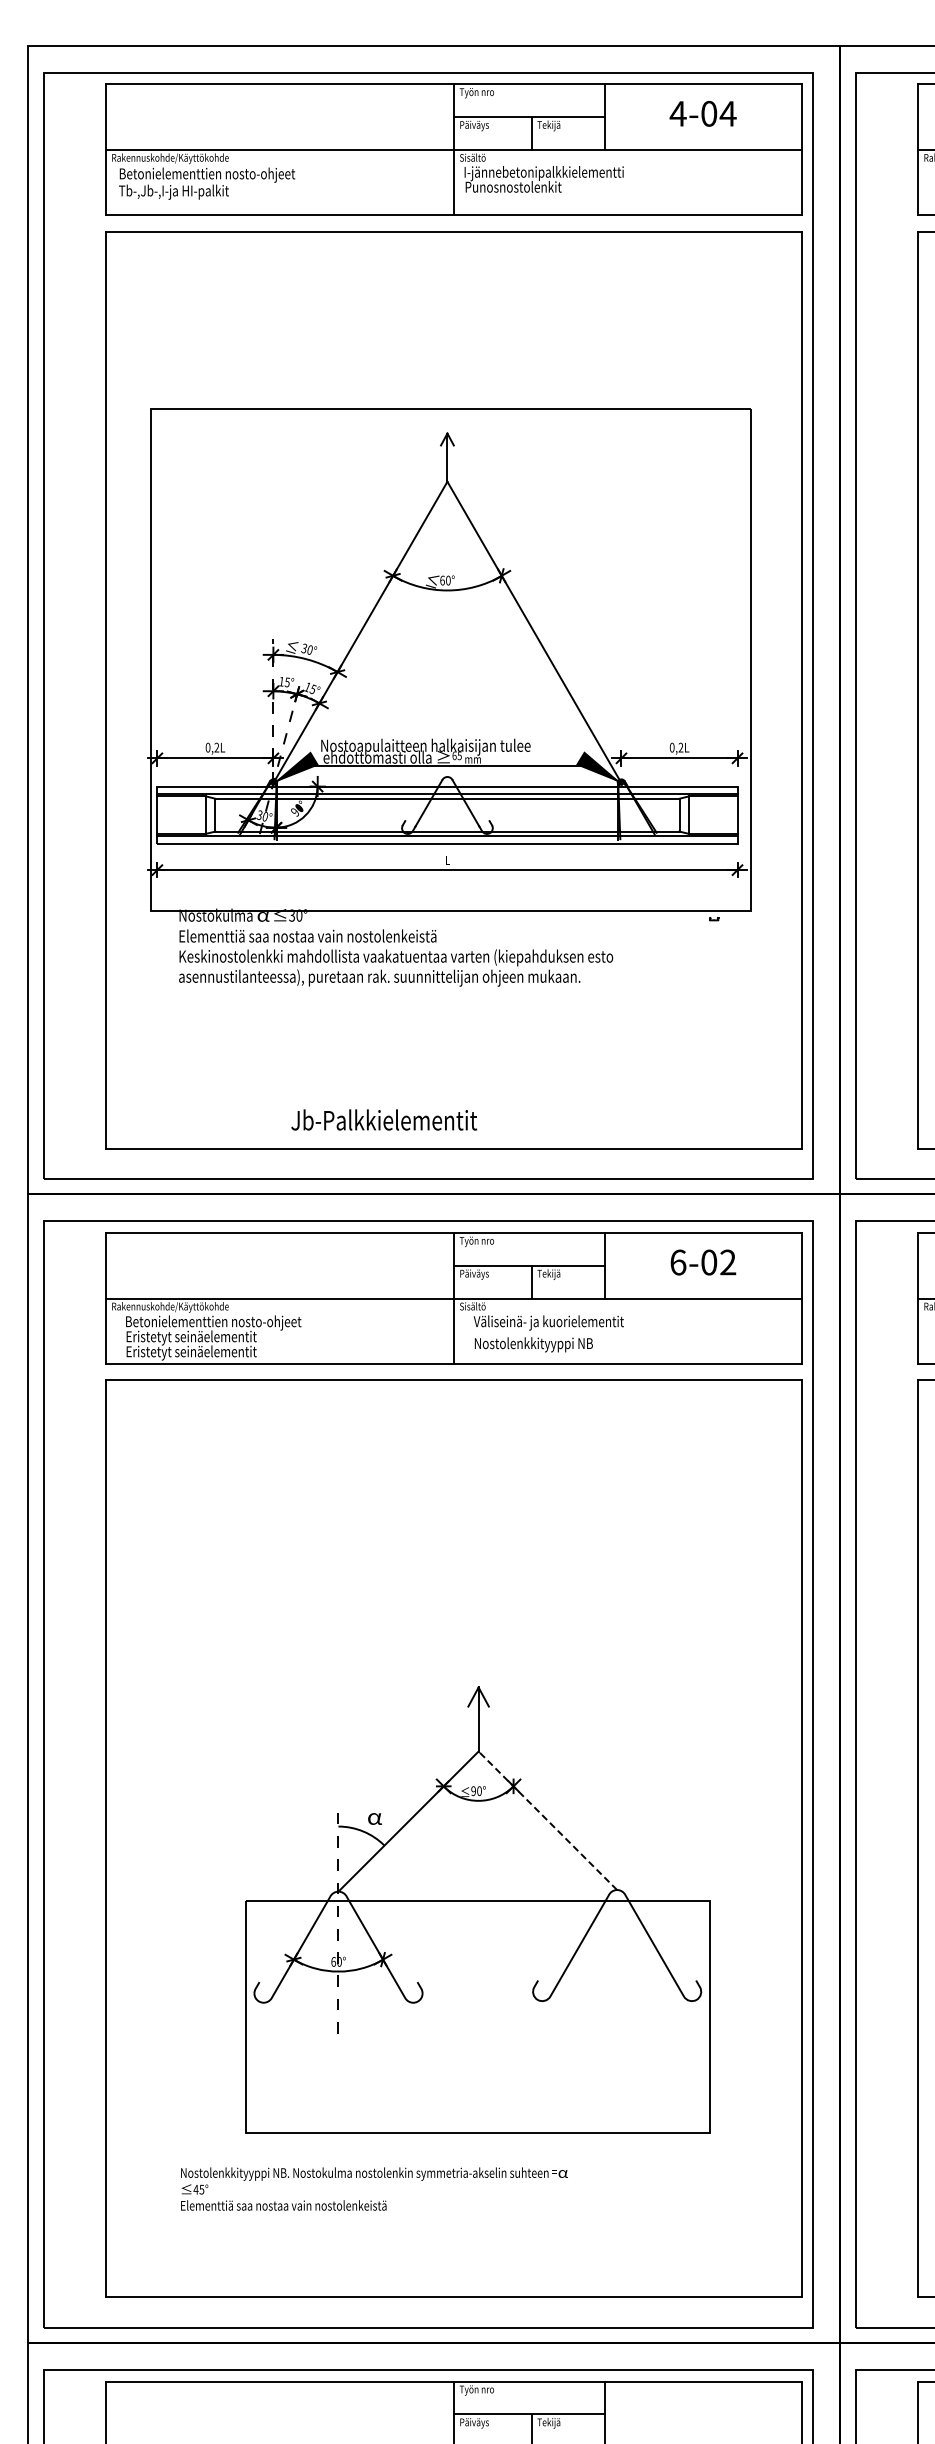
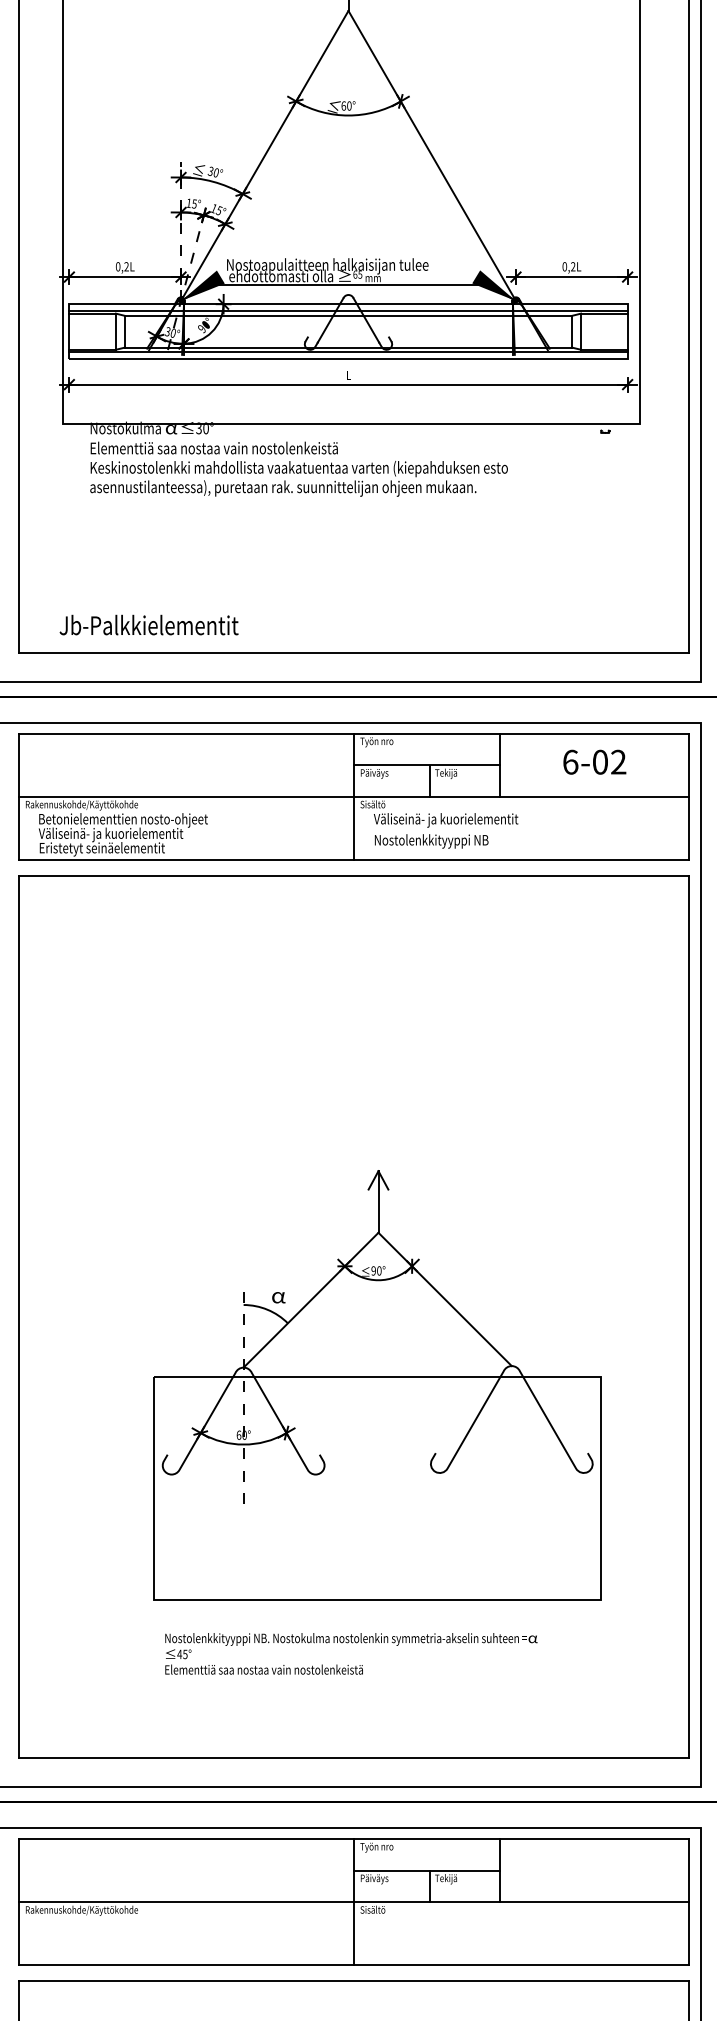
text: (384, 1119) -> (149, 624), moved
text: (200, 1337) -> (110, 834), Eristetyt seinäelementit -> Väliseinä- ja kuorielementit
line: (547, 1820) -> (444, 1299), dashed -> solid
text: (374, 2188) -> (351, 1653), moved

